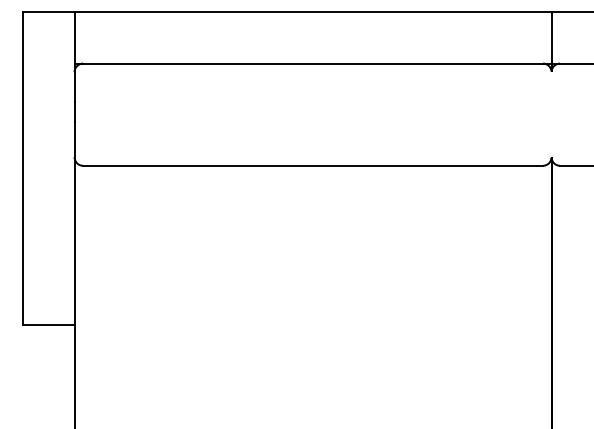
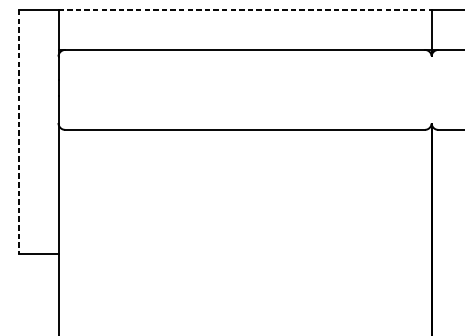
line: (313, 12) -> (245, 9), solid -> dashed
line: (23, 169) -> (18, 132), solid -> dashed

